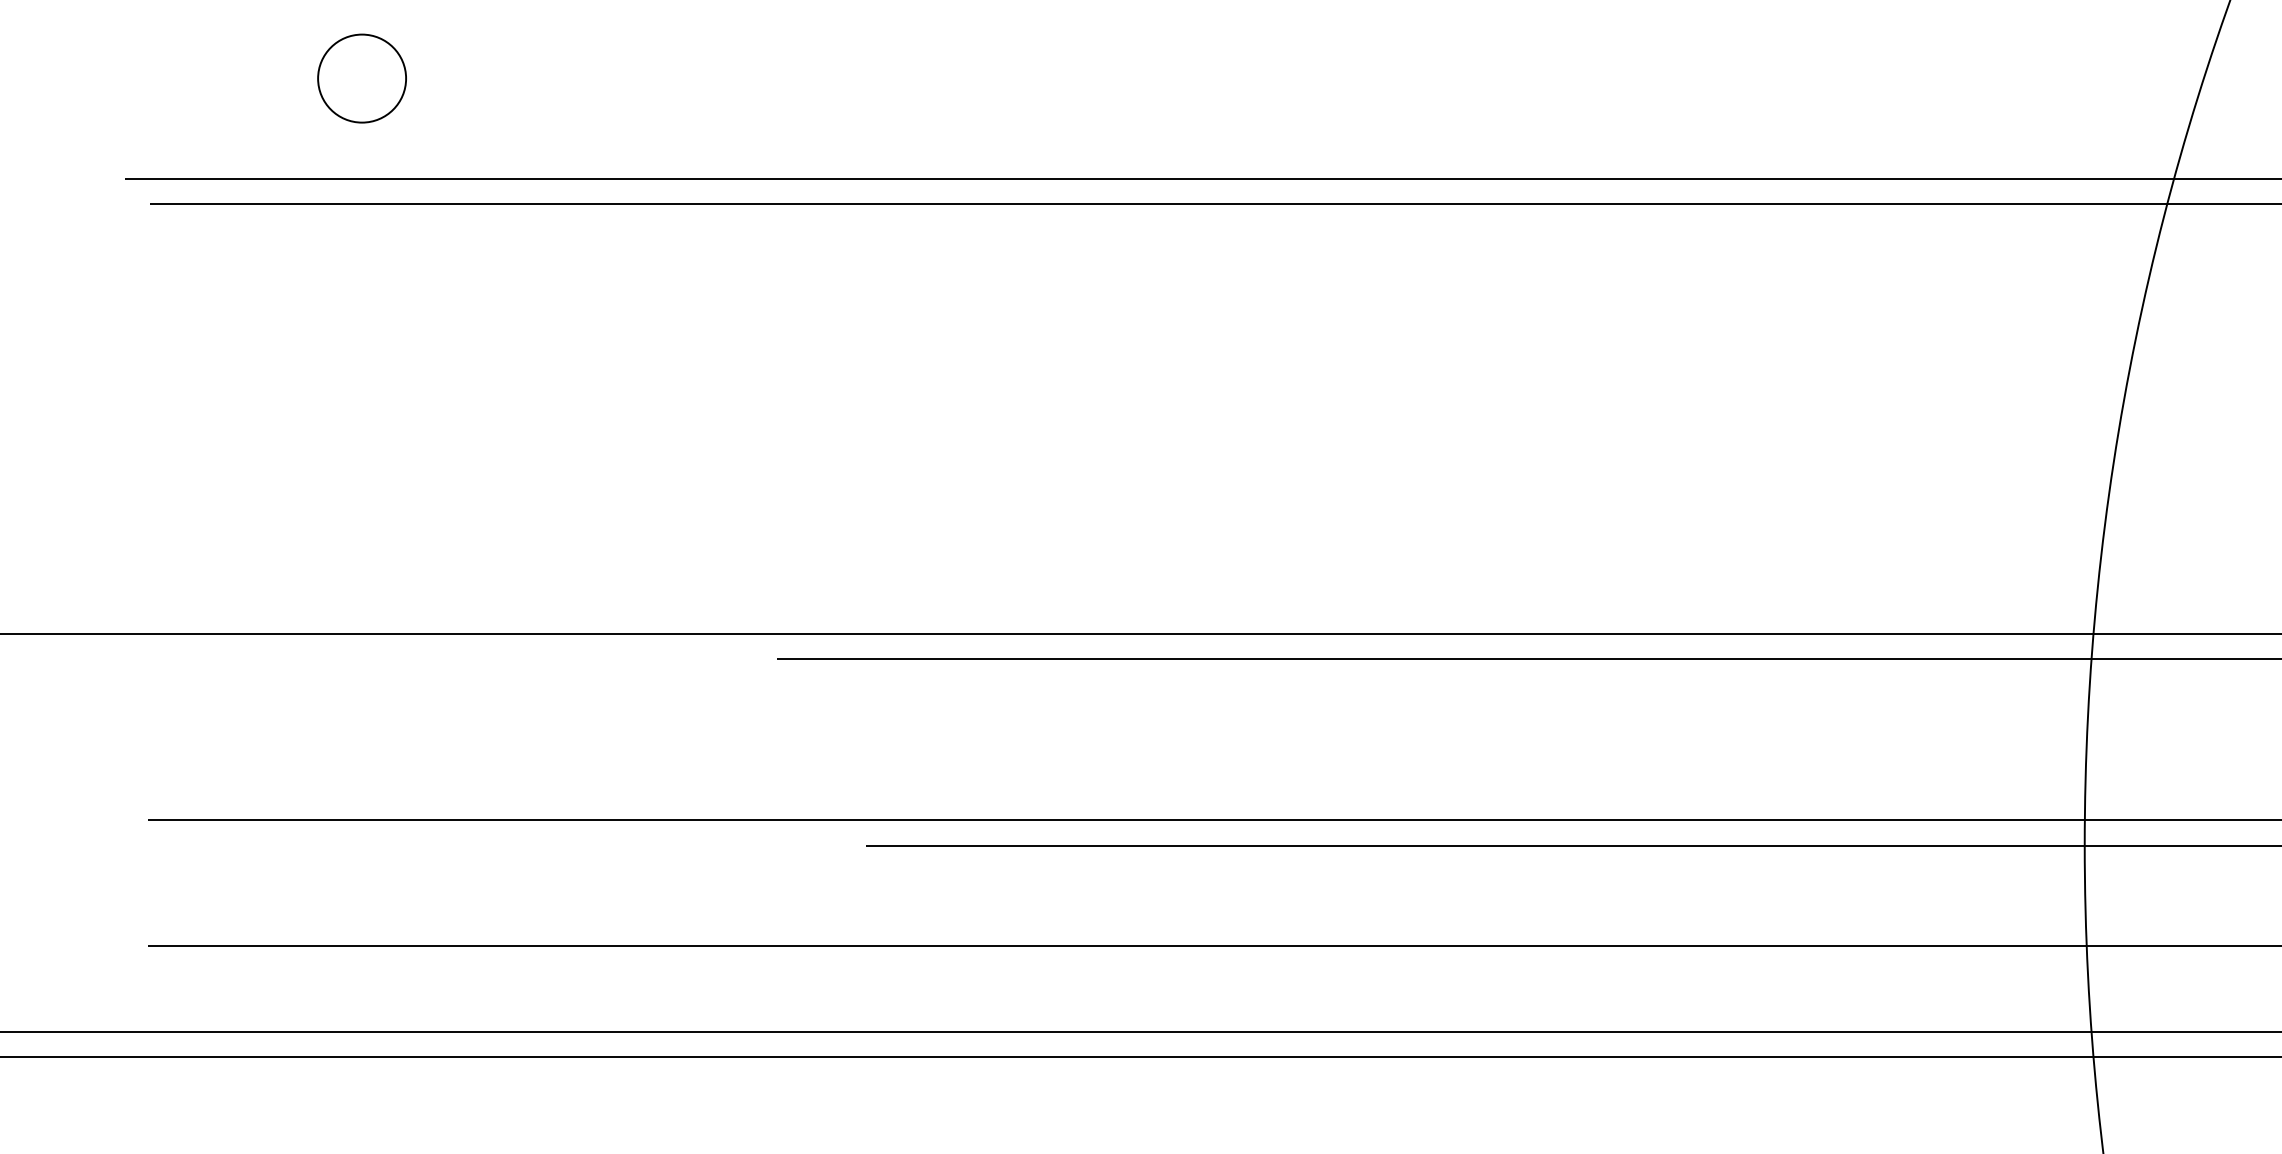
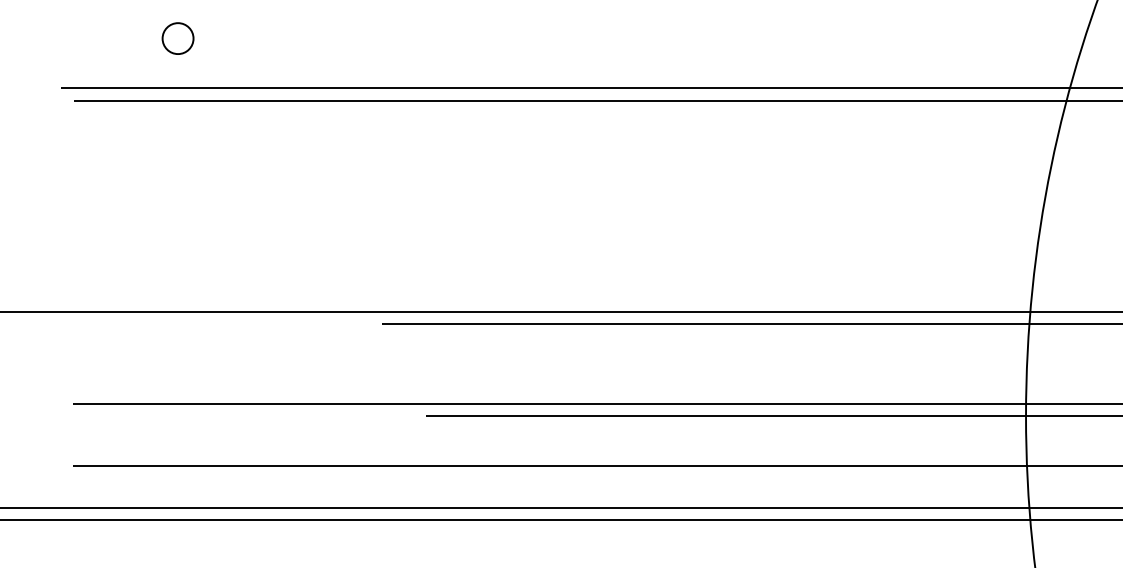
circle: (360, 78) -> (177, 38), size x0.71

